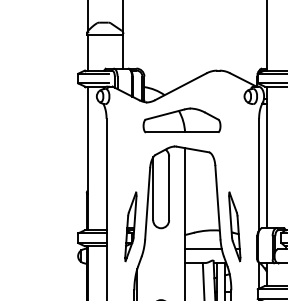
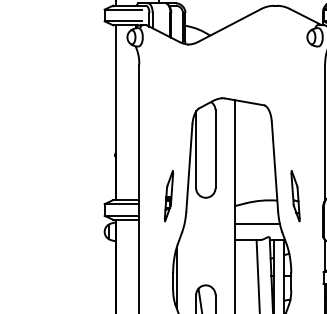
part: (181, 120) -> (230, 66), removed
part: (130, 226) -> (168, 195), size x0.6
part: (234, 226) -> (295, 195), size x0.6

